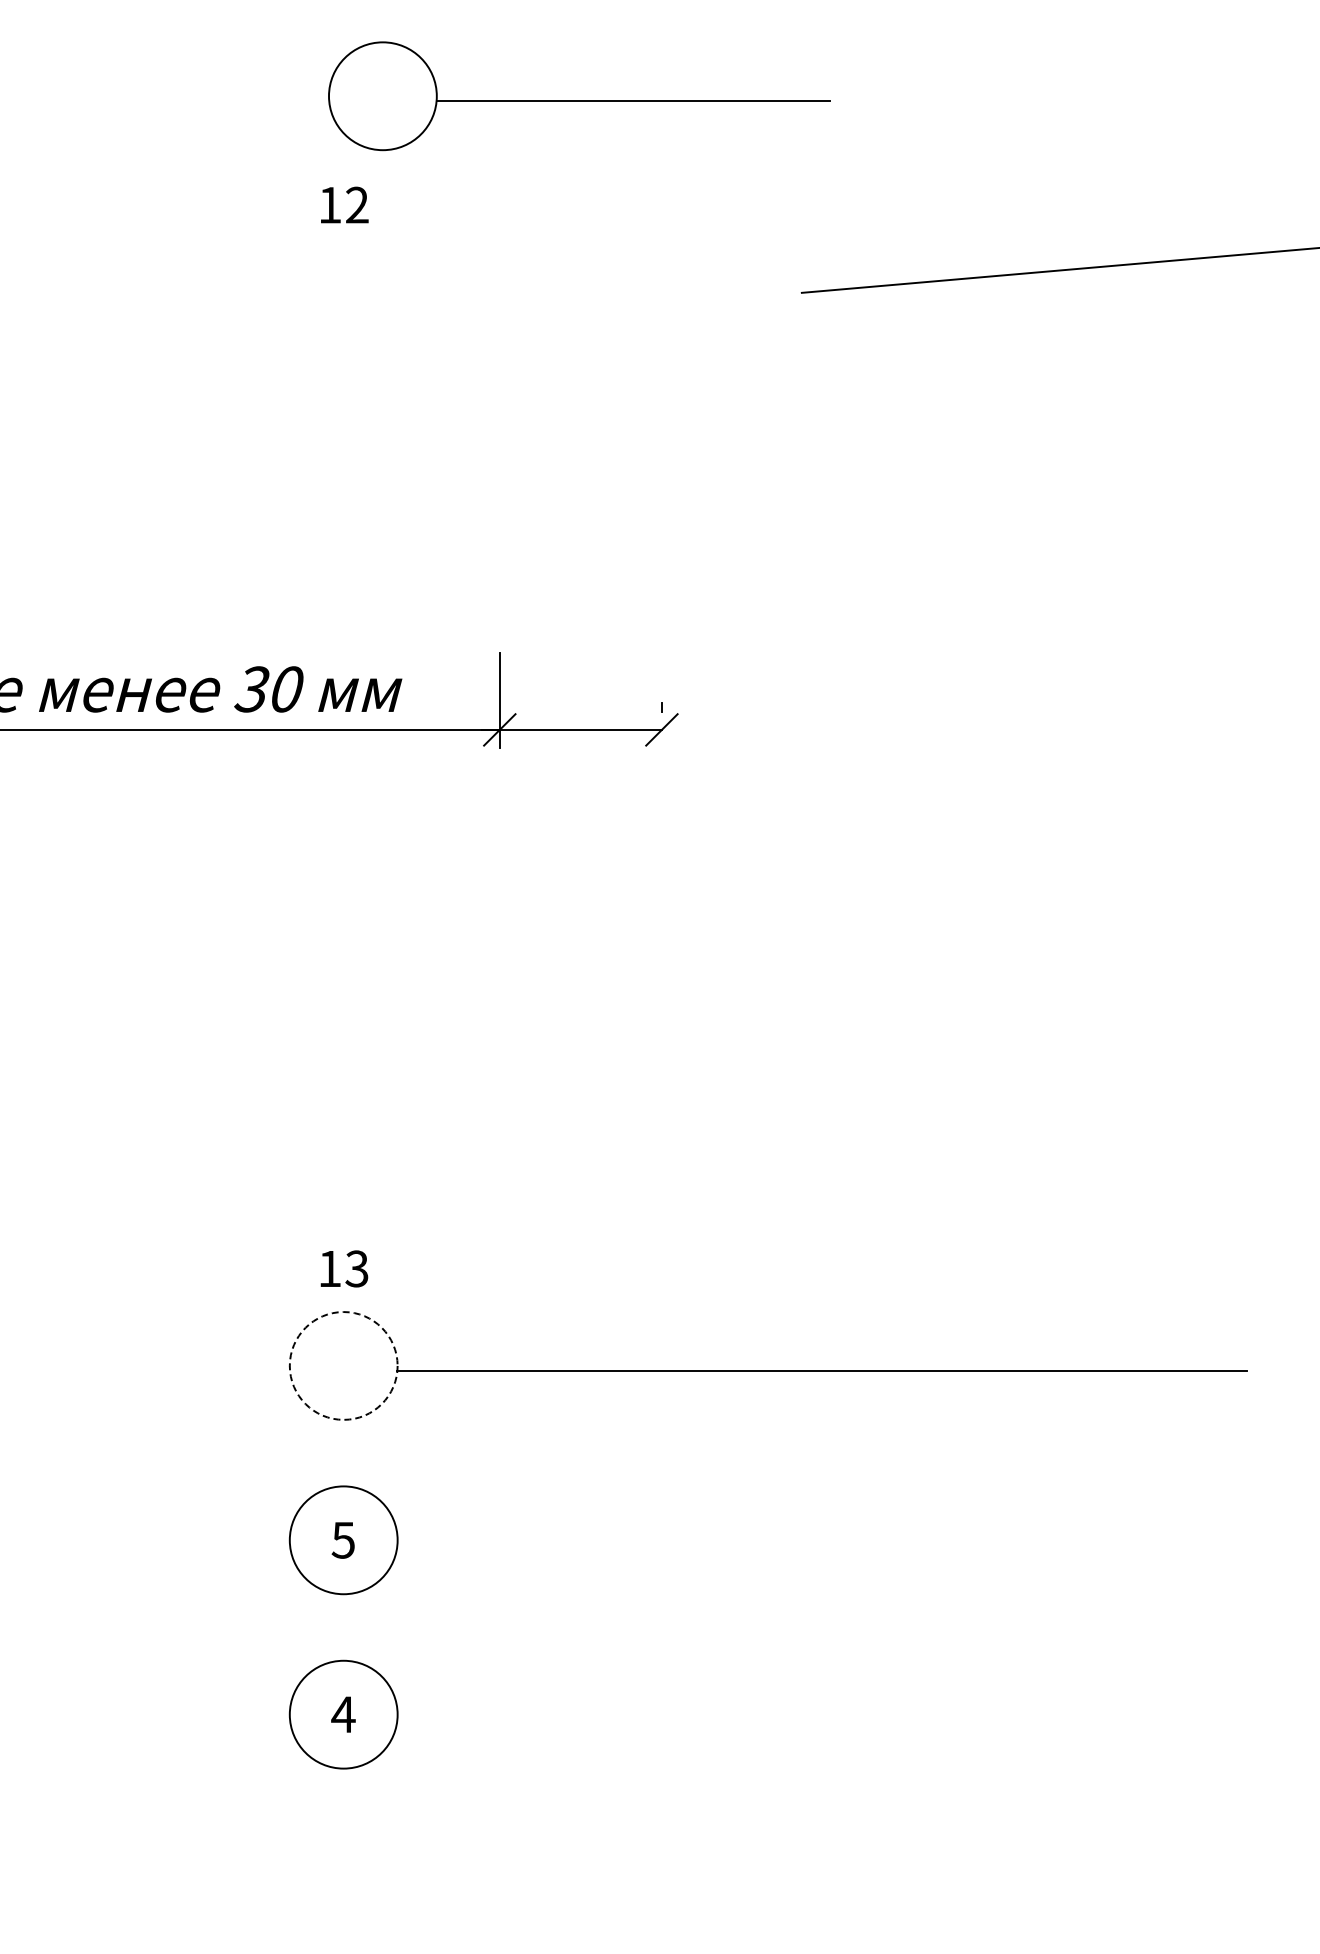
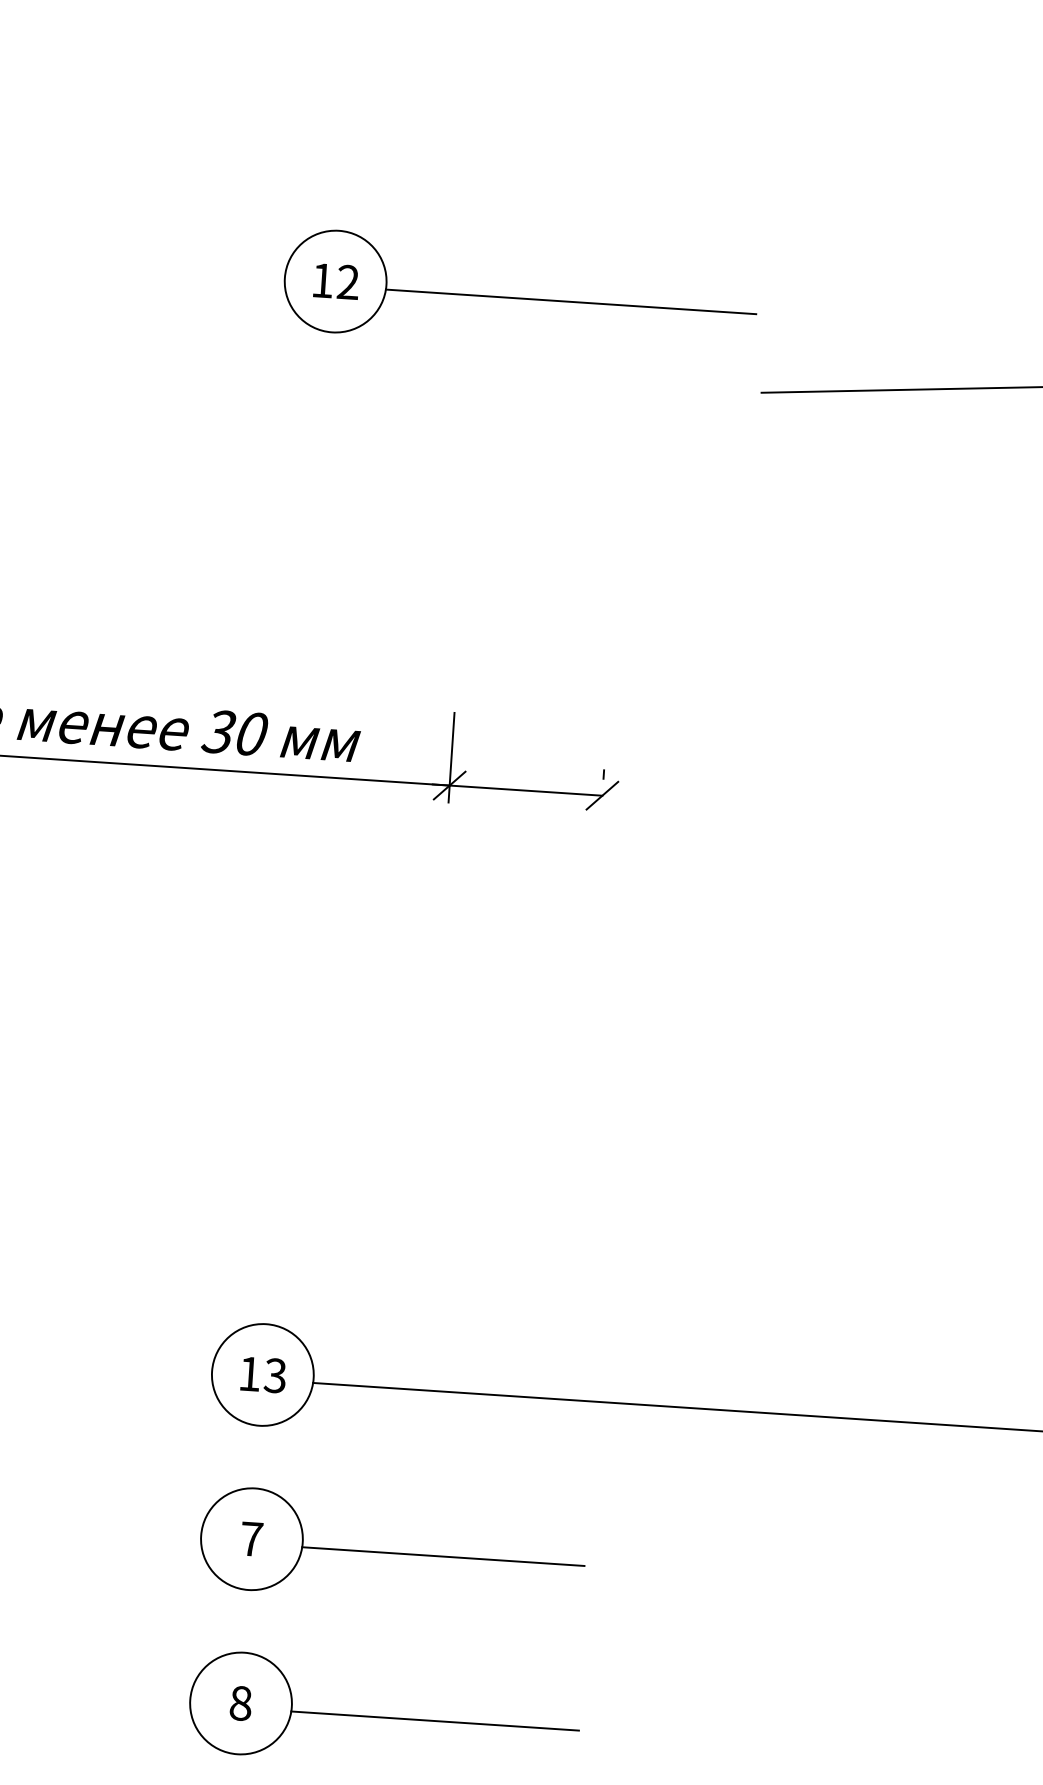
part: (579, 96) -> (520, 294), moved
text: (344, 1268) -> (263, 1374), moved
circle: (343, 1365) -> (262, 1374), dashed -> solid
text: (342, 1540) -> (250, 1539), 5 -> 7
line: (547, 1545) -> (443, 1556), added
text: (343, 1714) -> (240, 1703), 4 -> 8
line: (549, 1719) -> (434, 1720), added

